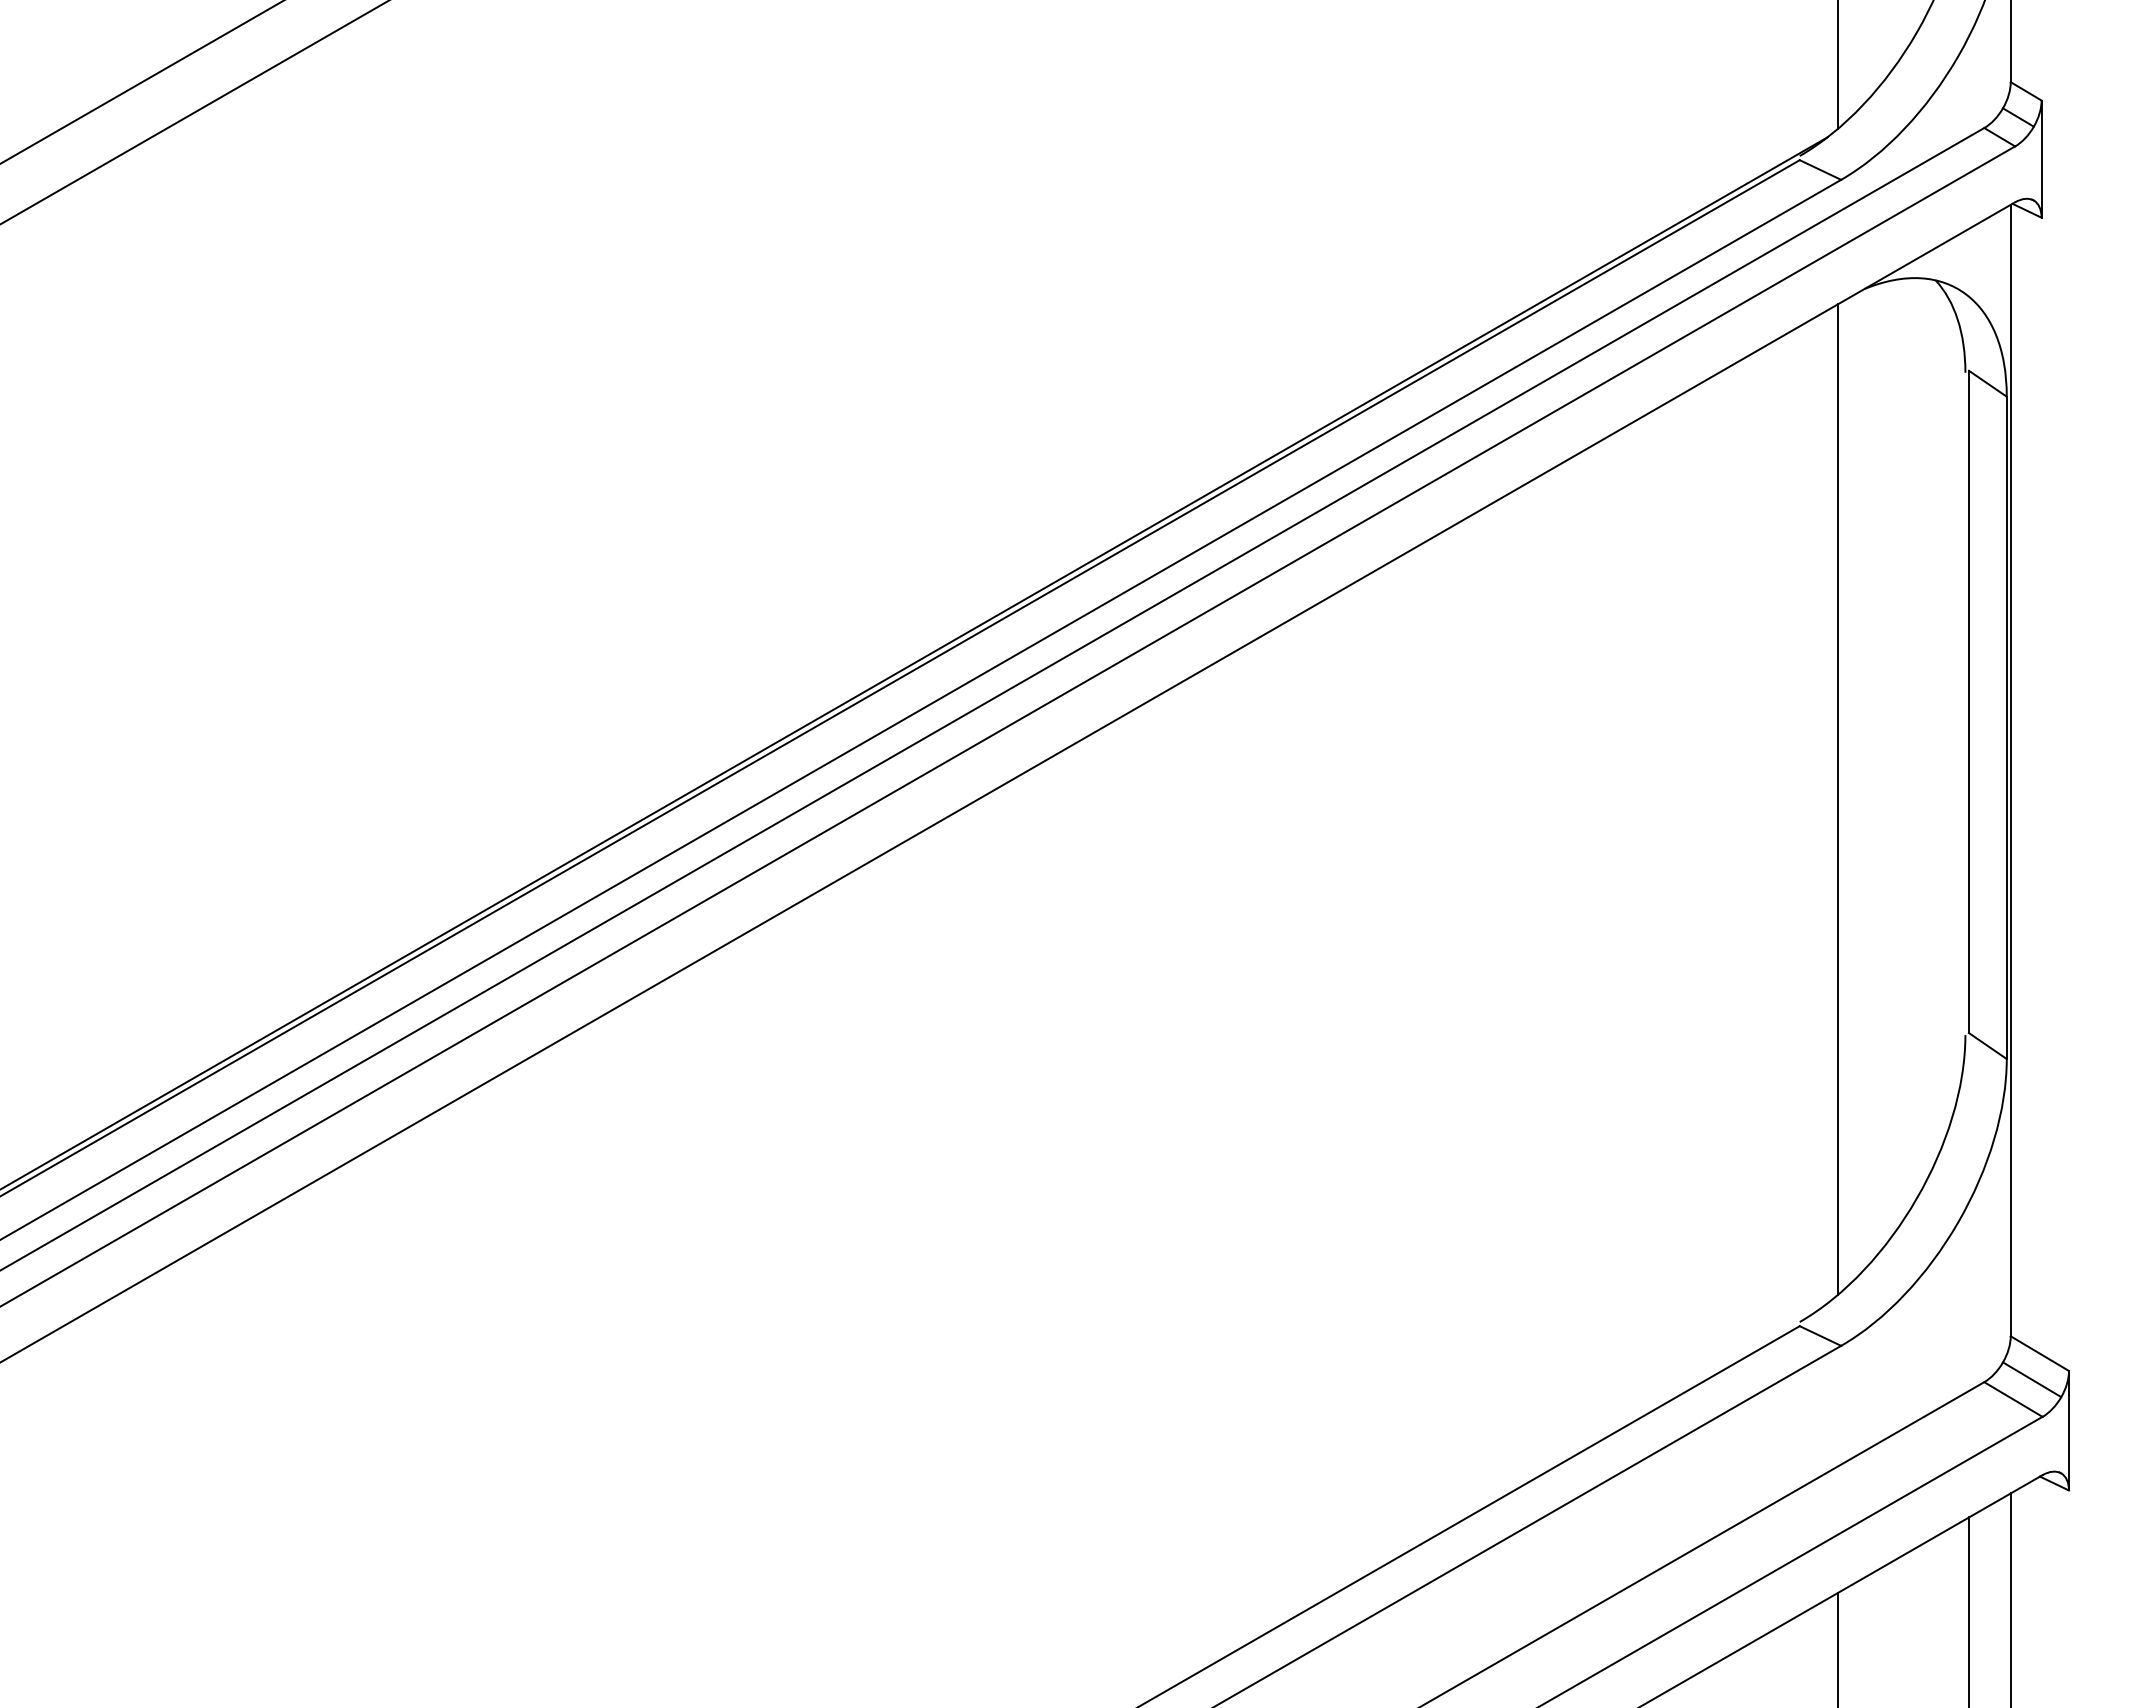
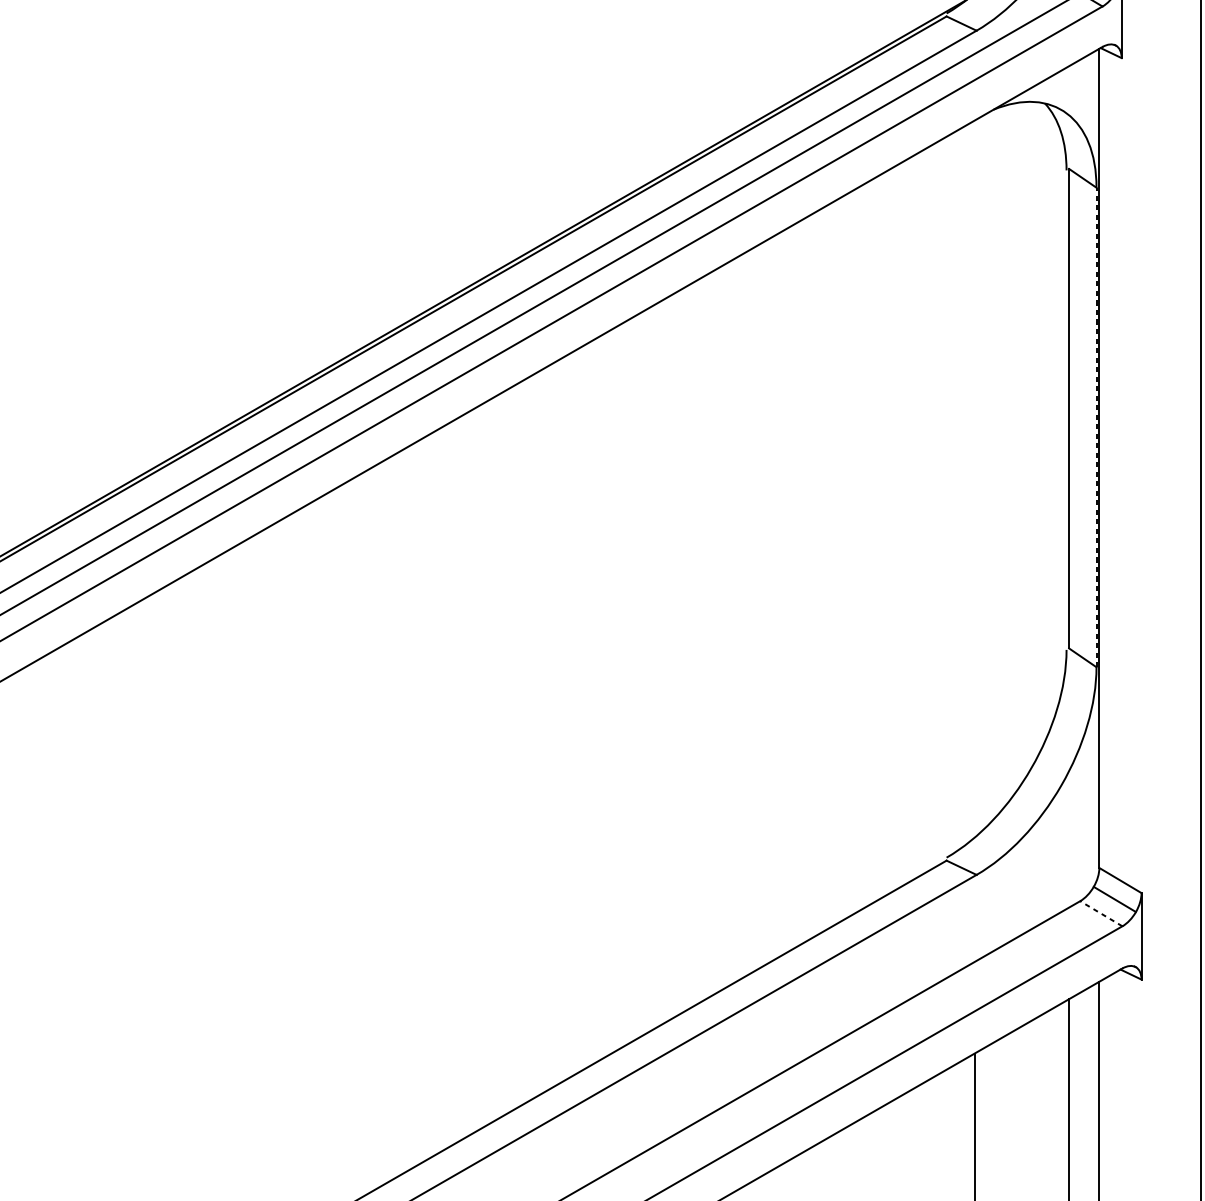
line: (2006, 727) -> (1096, 427), solid -> dashed
line: (1838, 799) -> (974, 479), removed
line: (2013, 1399) -> (1101, 913), solid -> dashed

